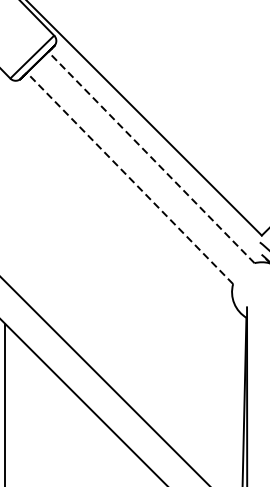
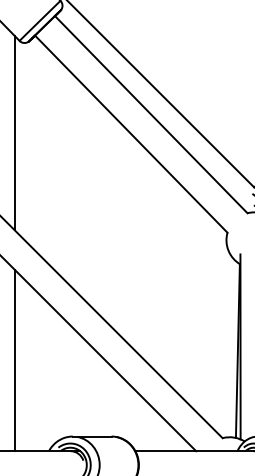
line: (151, 157) -> (151, 114), dashed -> solid
line: (4, 177) -> (14, 133), added
line: (130, 178) -> (131, 134), dashed -> solid

